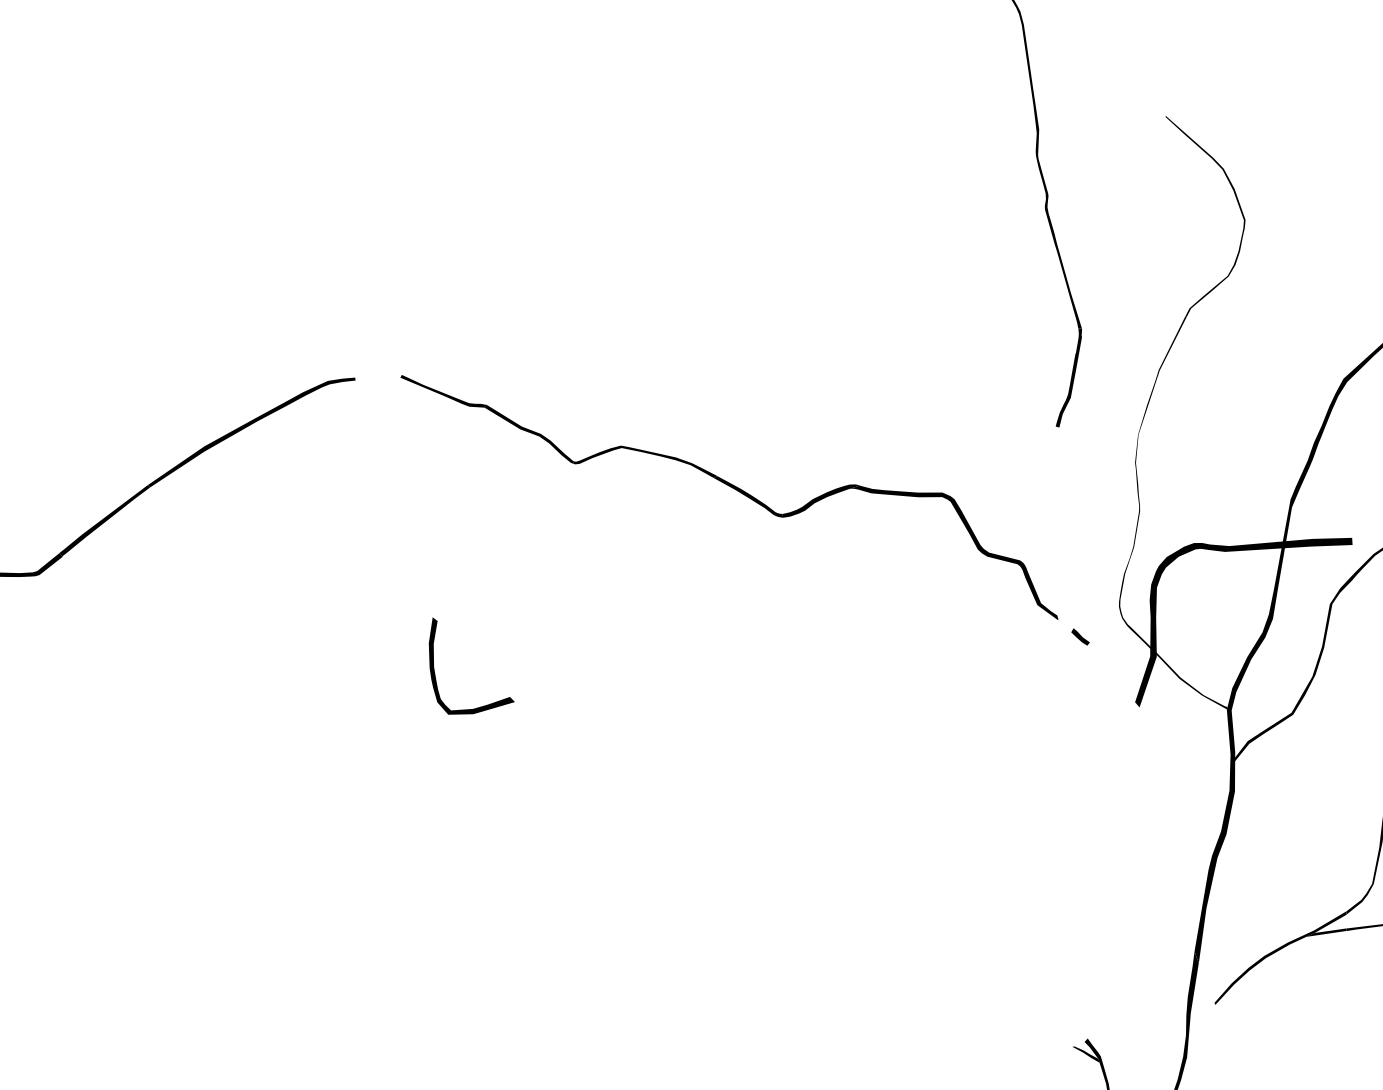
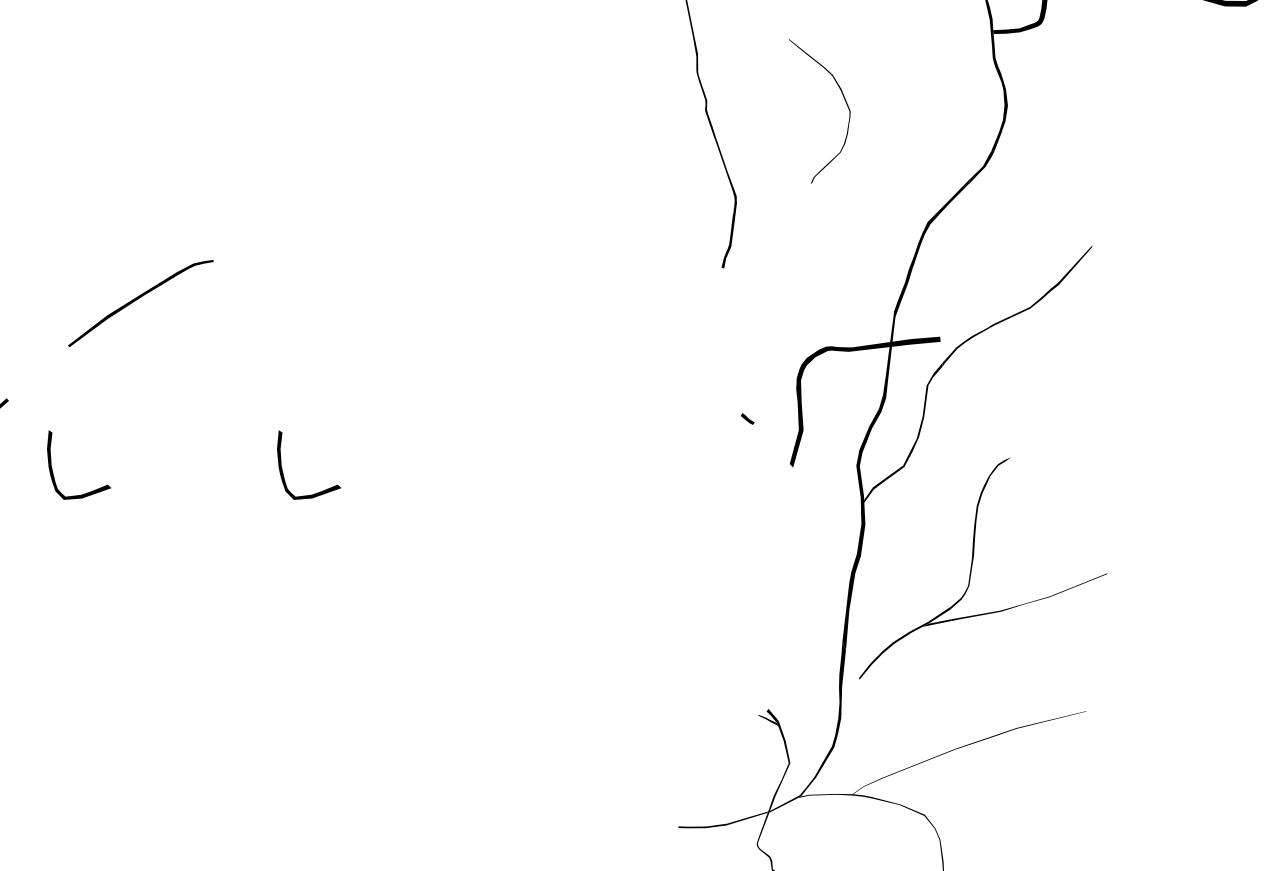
part: (732, 488) -> (490, 325), removed
fill: (1181, 511) -> (815, 324), removed
fill: (104, 519) -> (37, 372), removed
part: (118, 658) -> (53, 472), added

